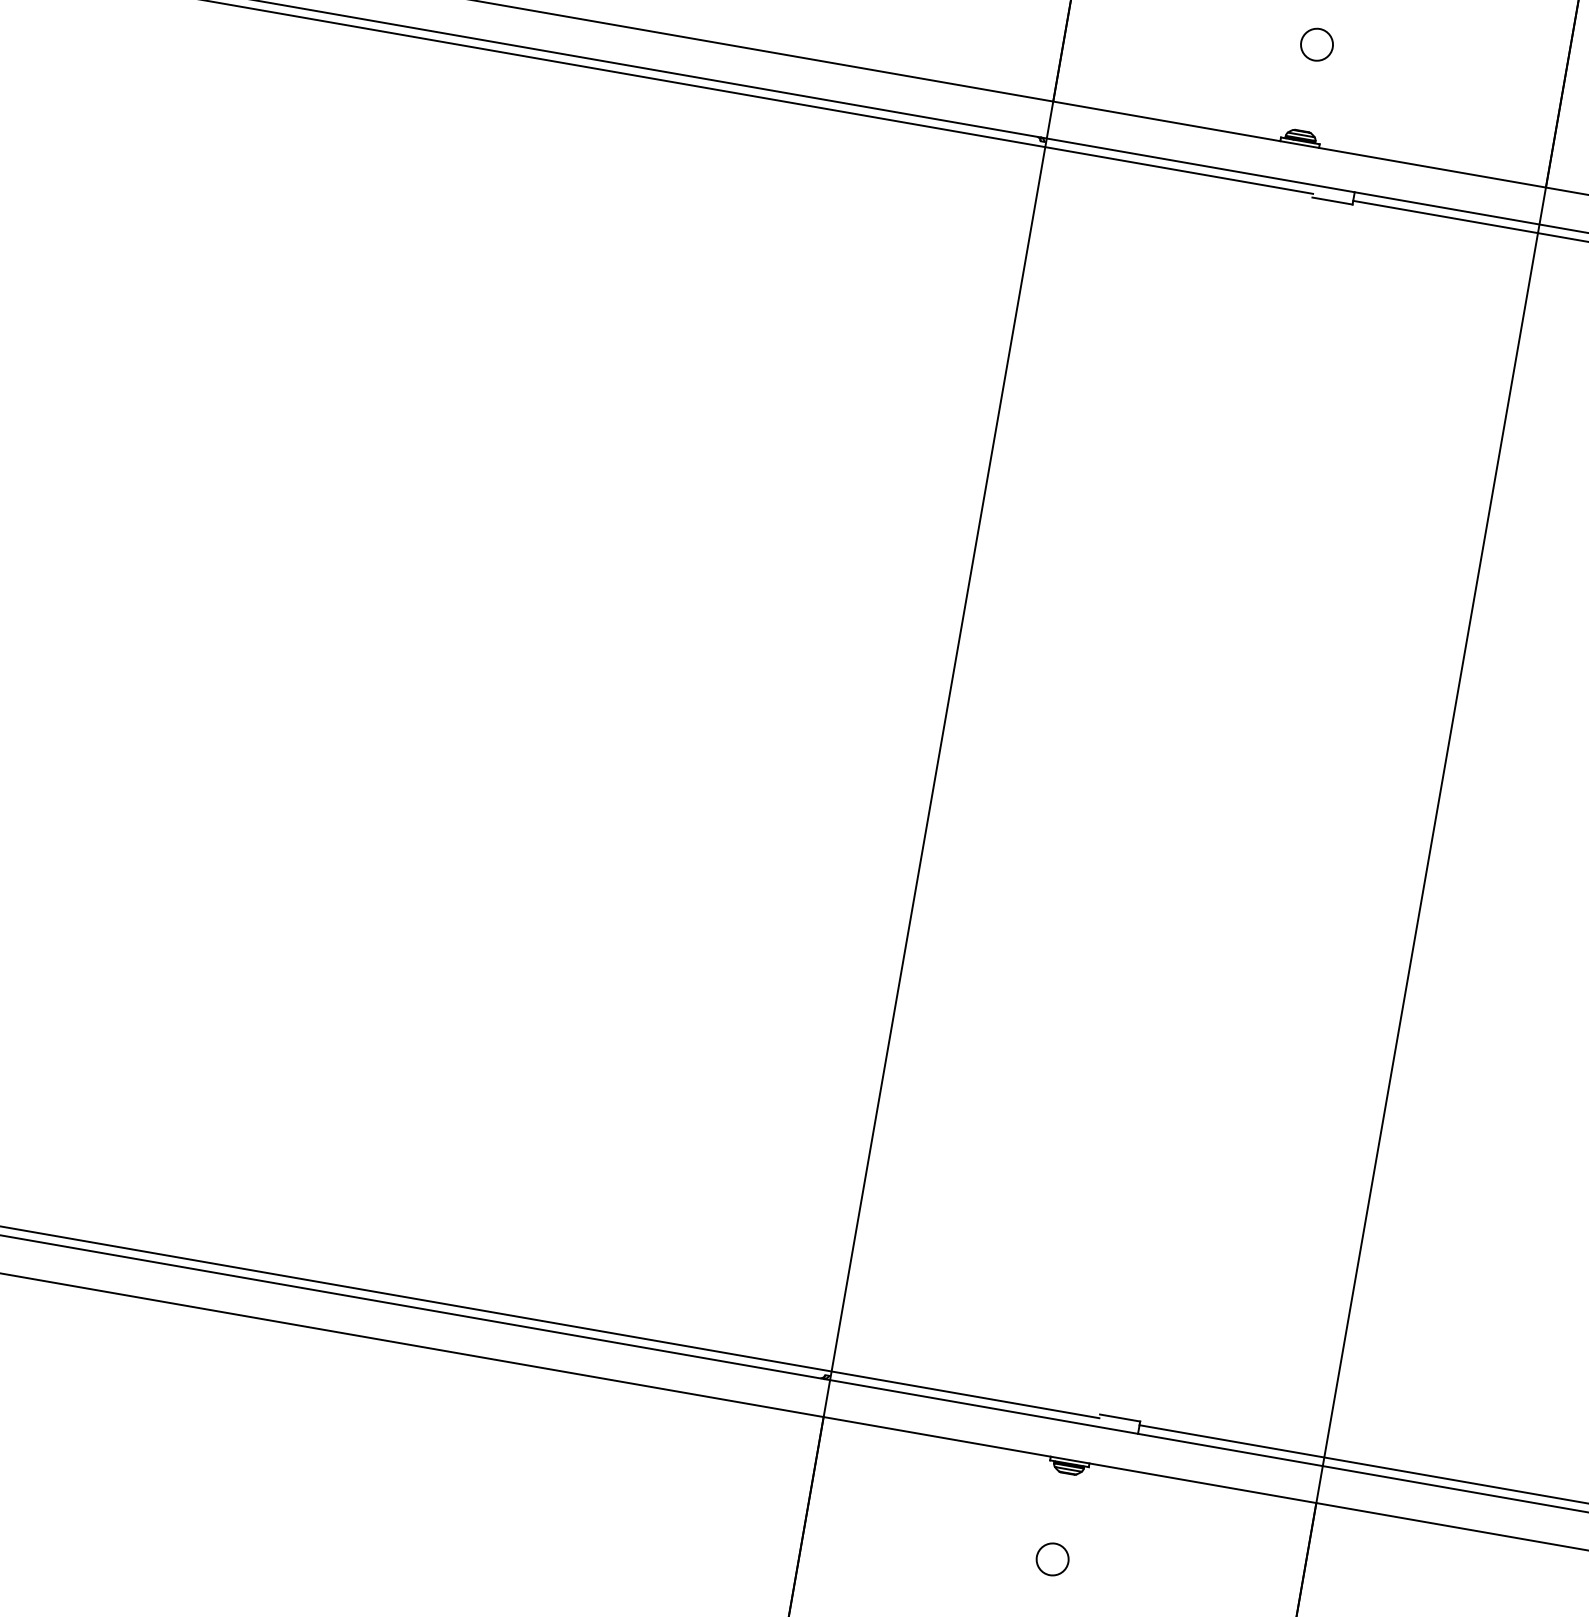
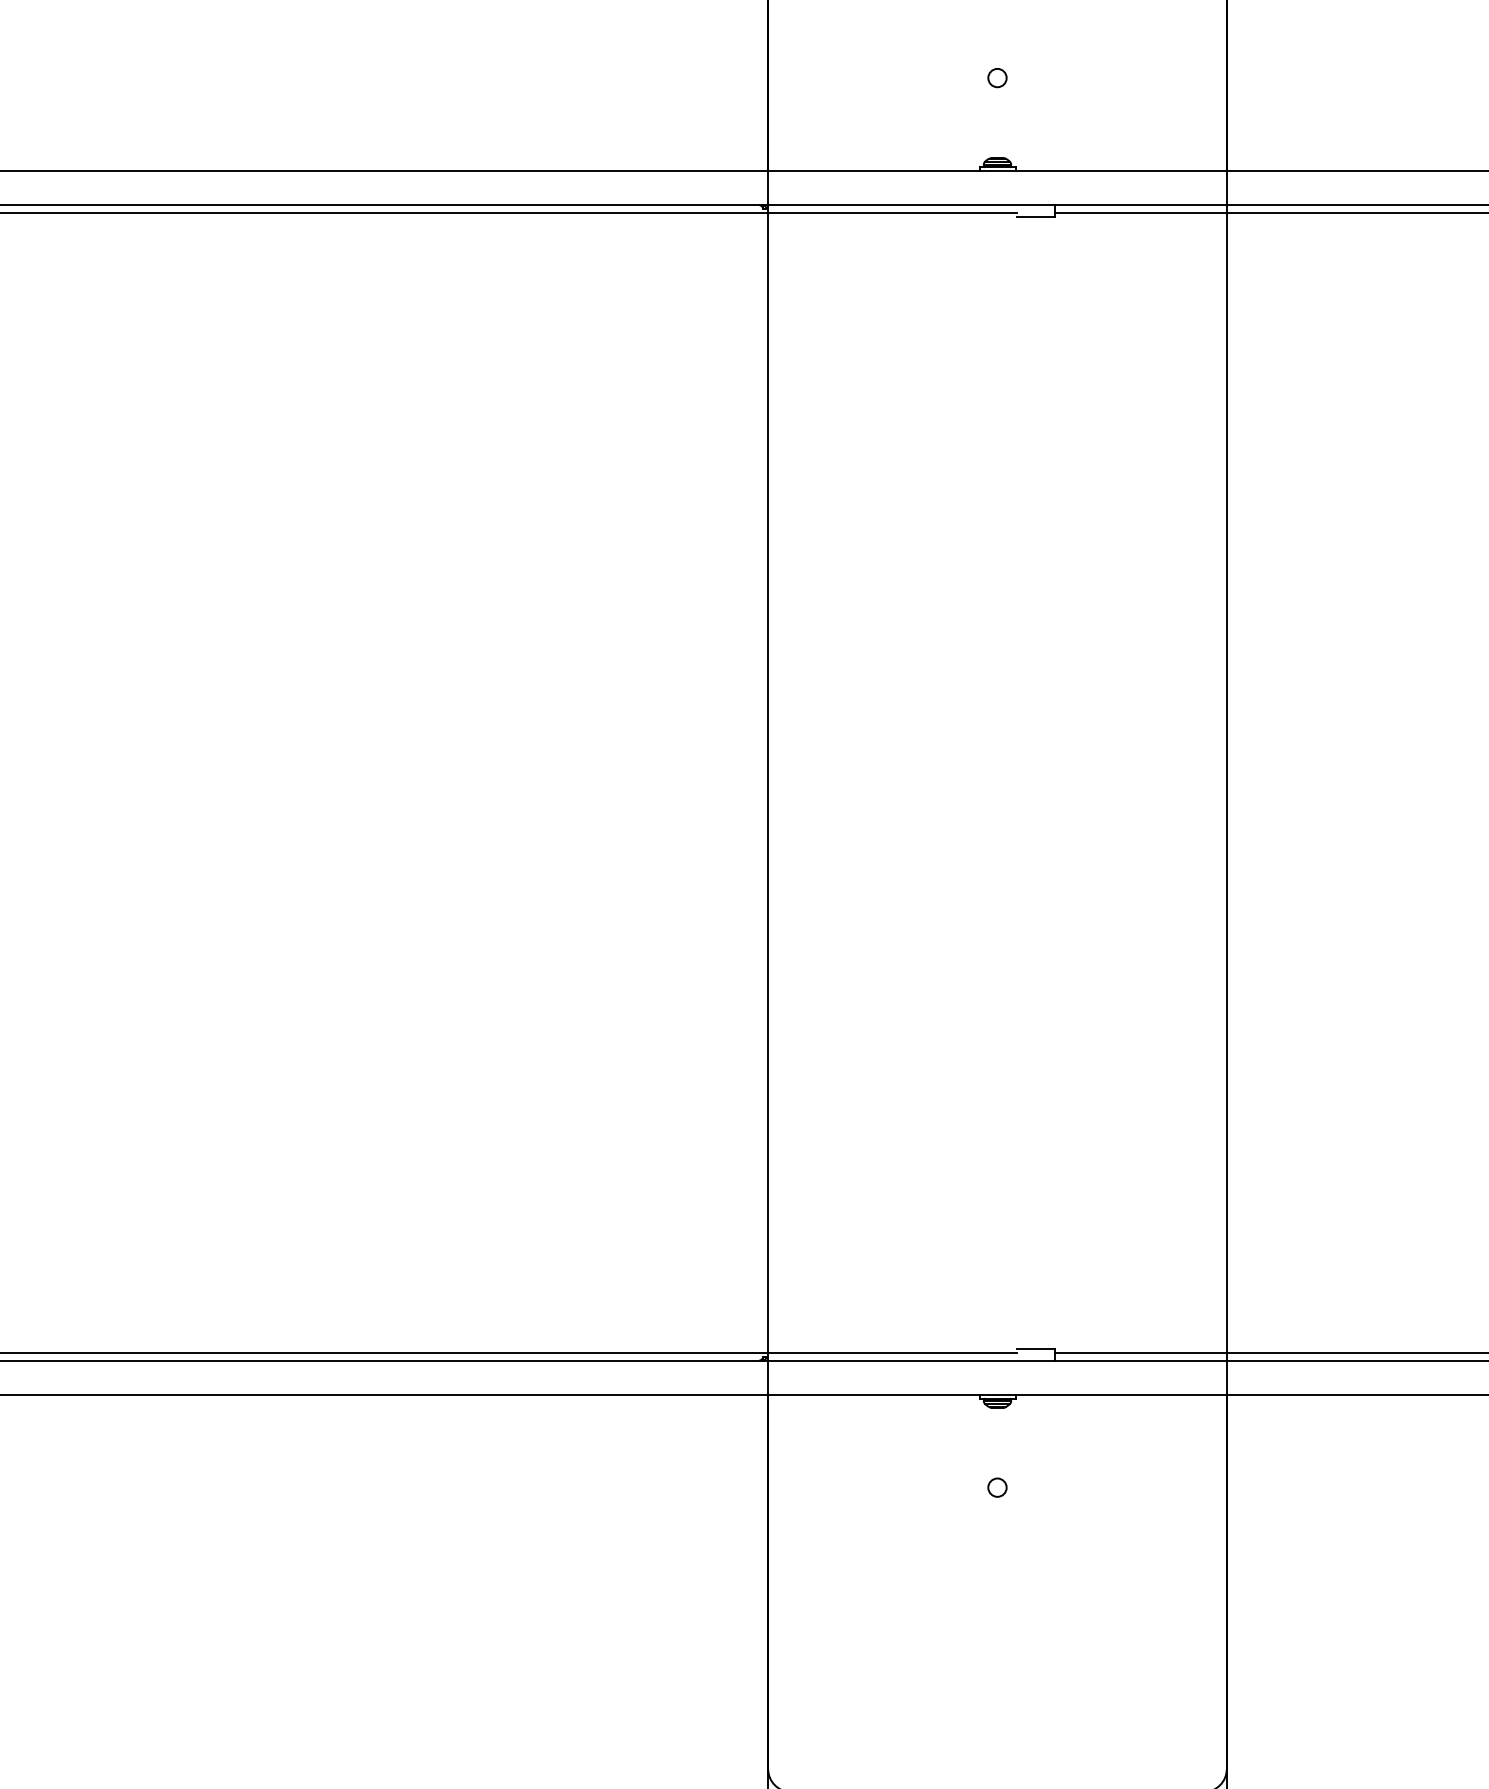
circle: (1316, 45) -> (997, 78), size x0.62
circle: (1052, 1559) -> (997, 1487), size x0.62

